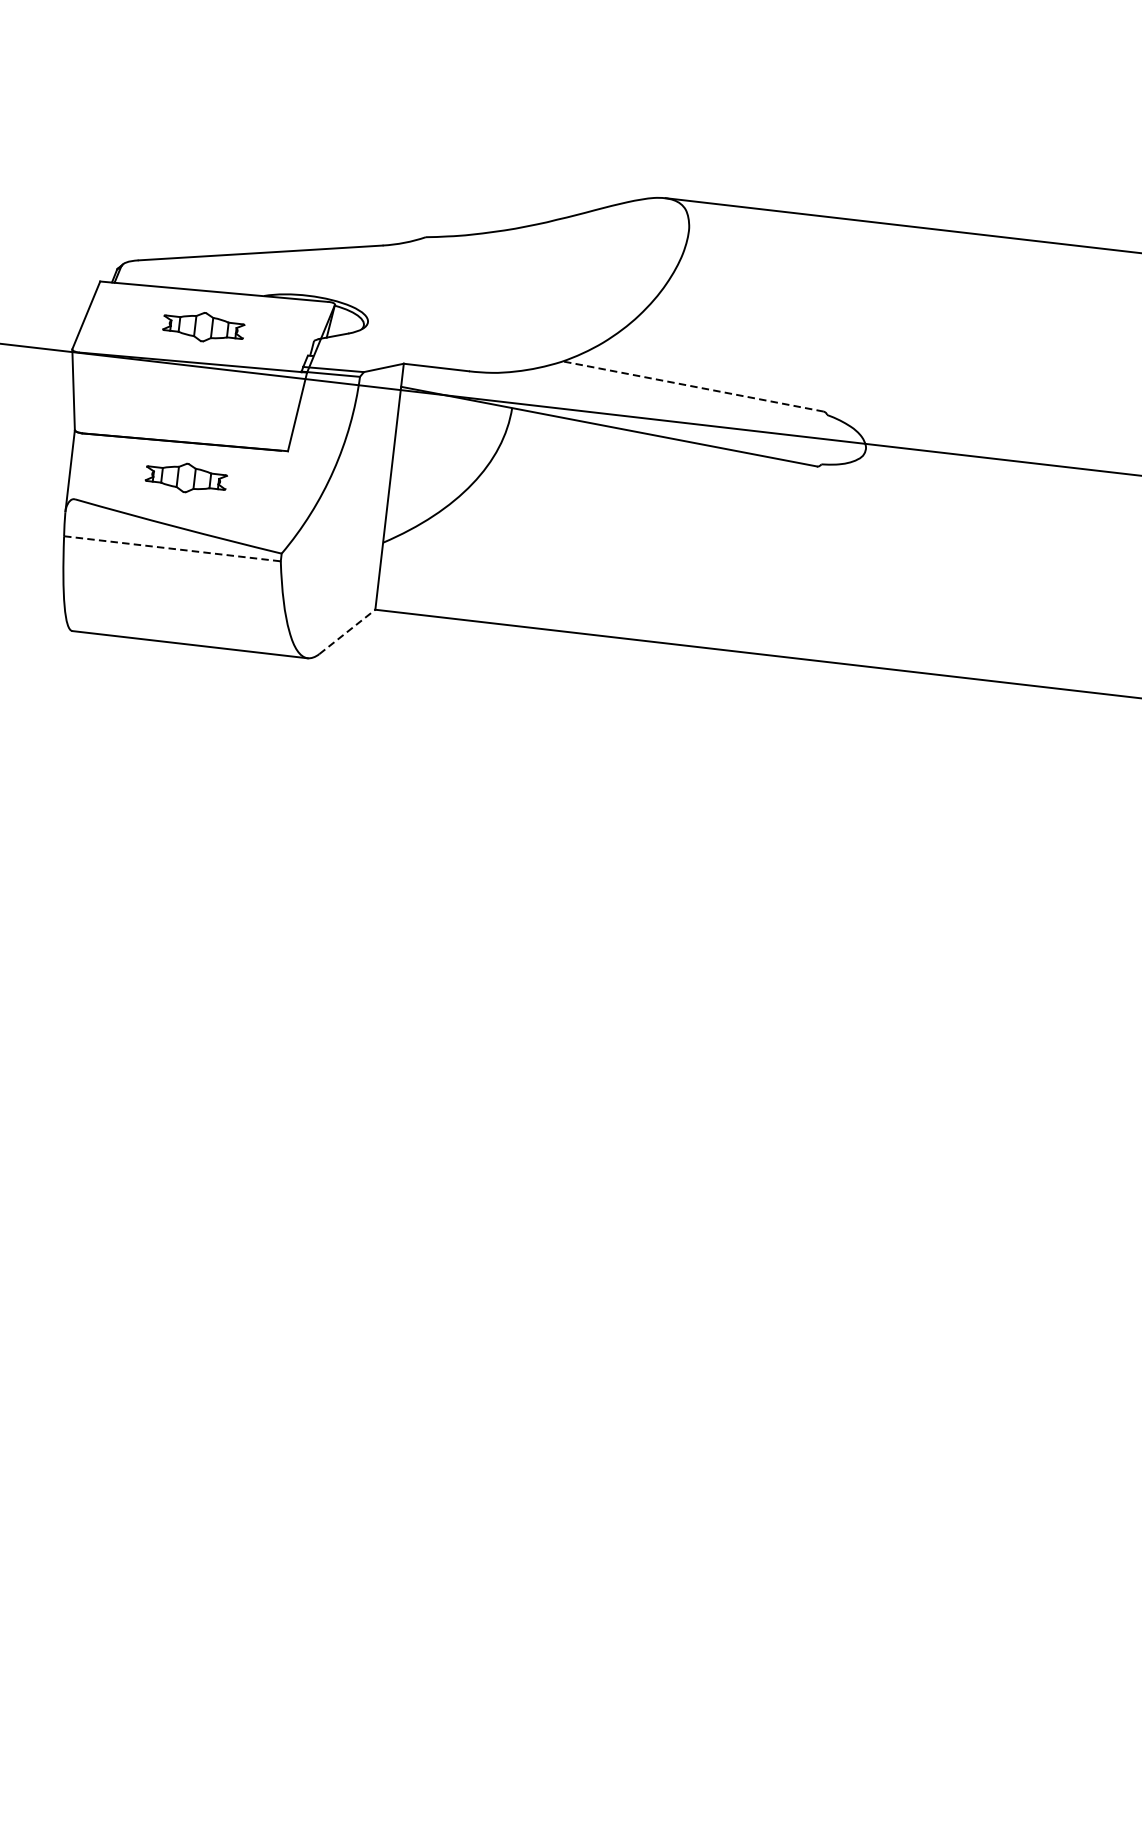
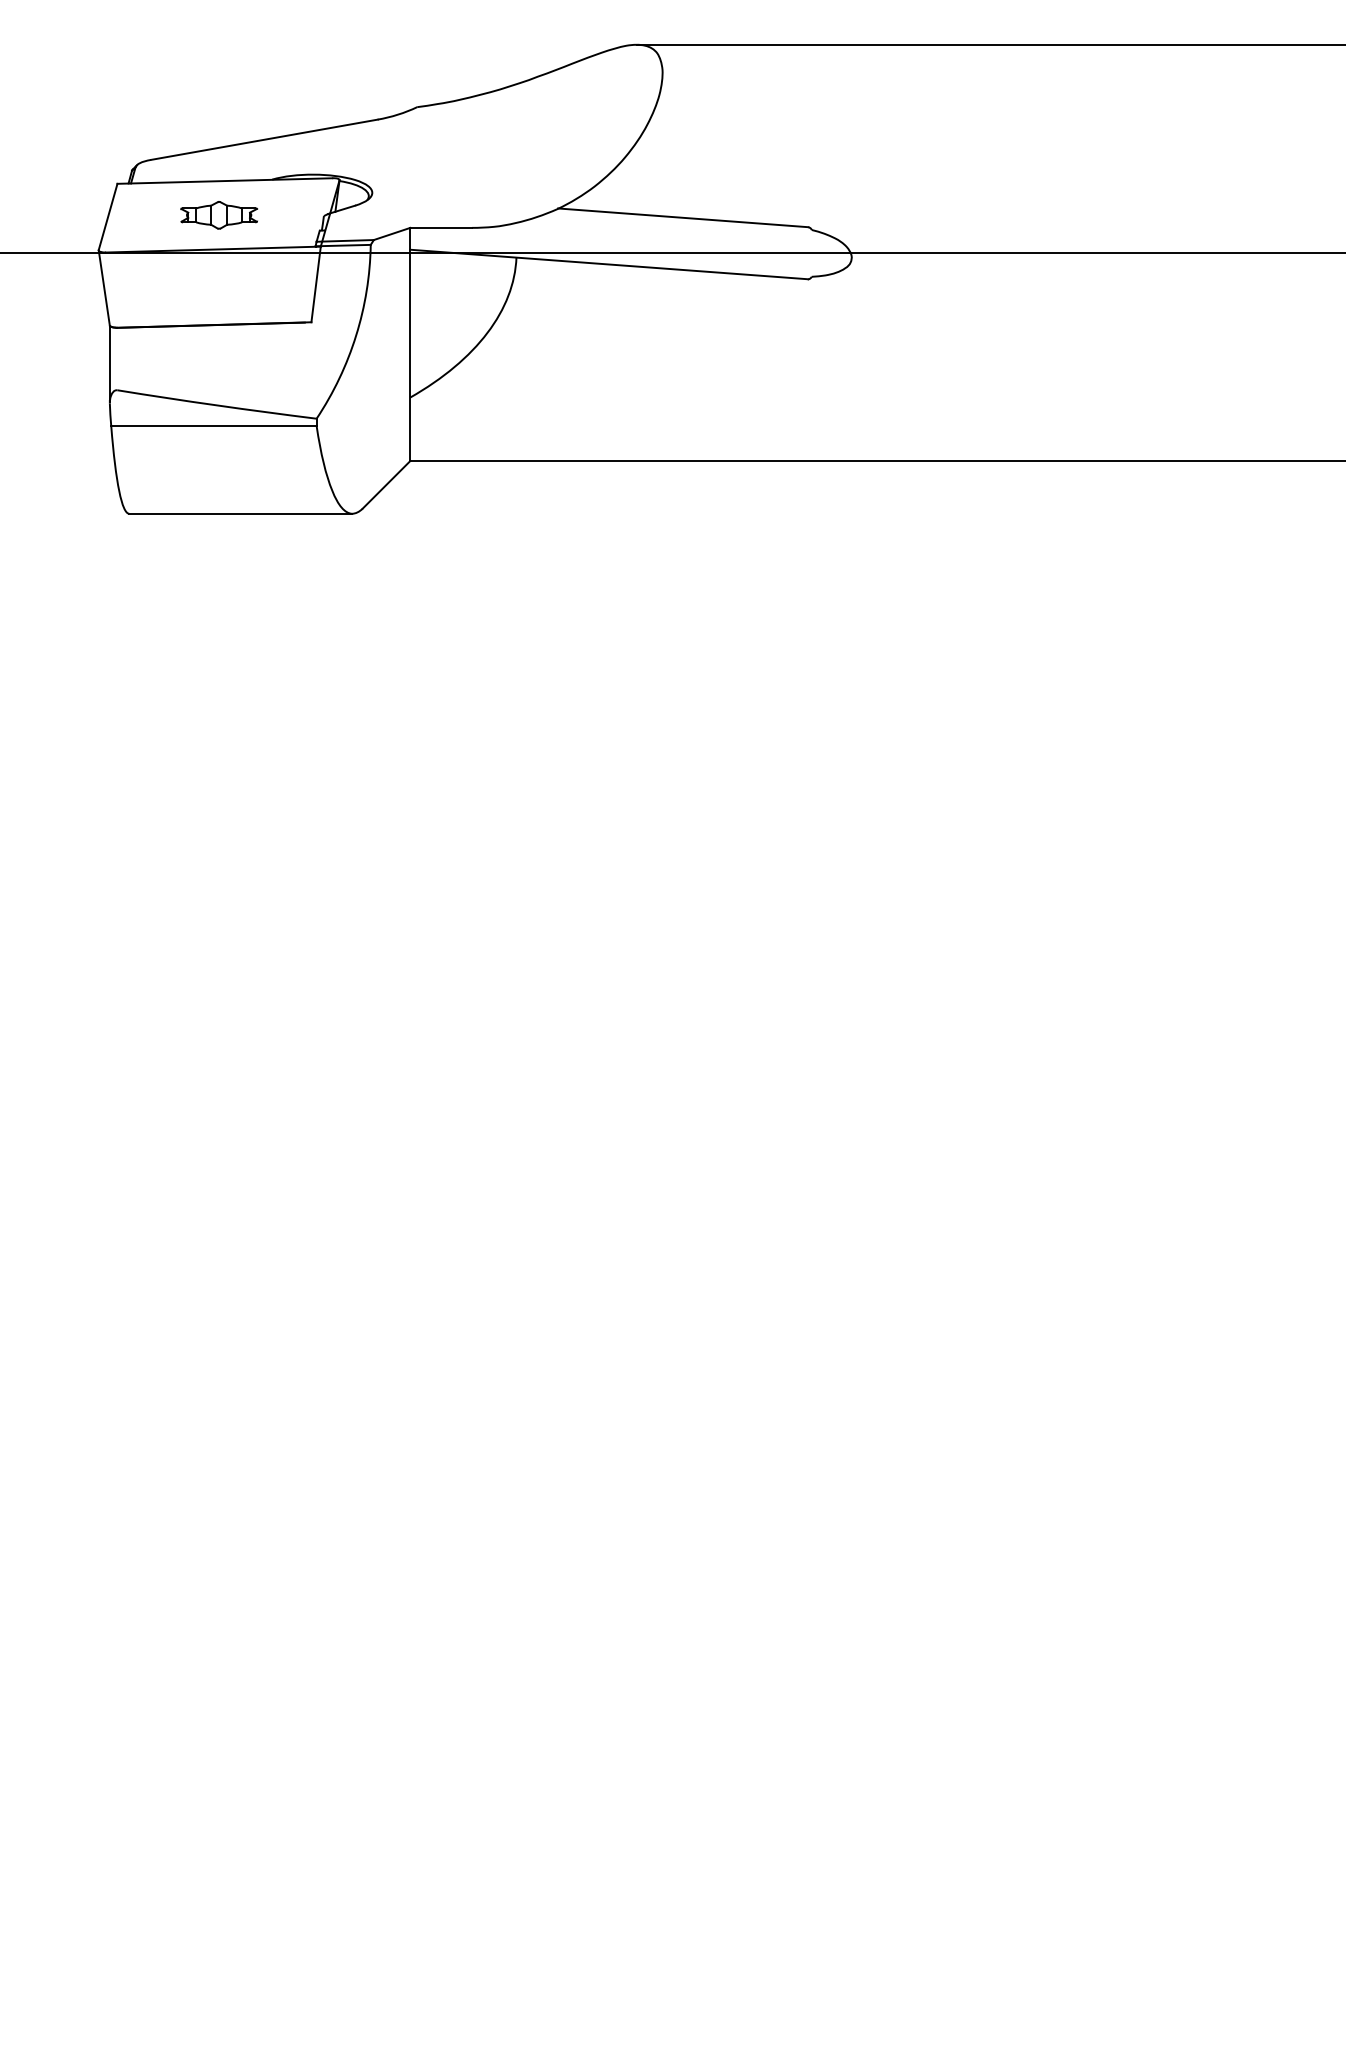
line: (692, 386) -> (682, 217), dashed -> solid
part: (185, 478) -> (218, 358), removed
line: (171, 549) -> (213, 426), dashed -> solid
line: (347, 631) -> (386, 484), dashed -> solid

